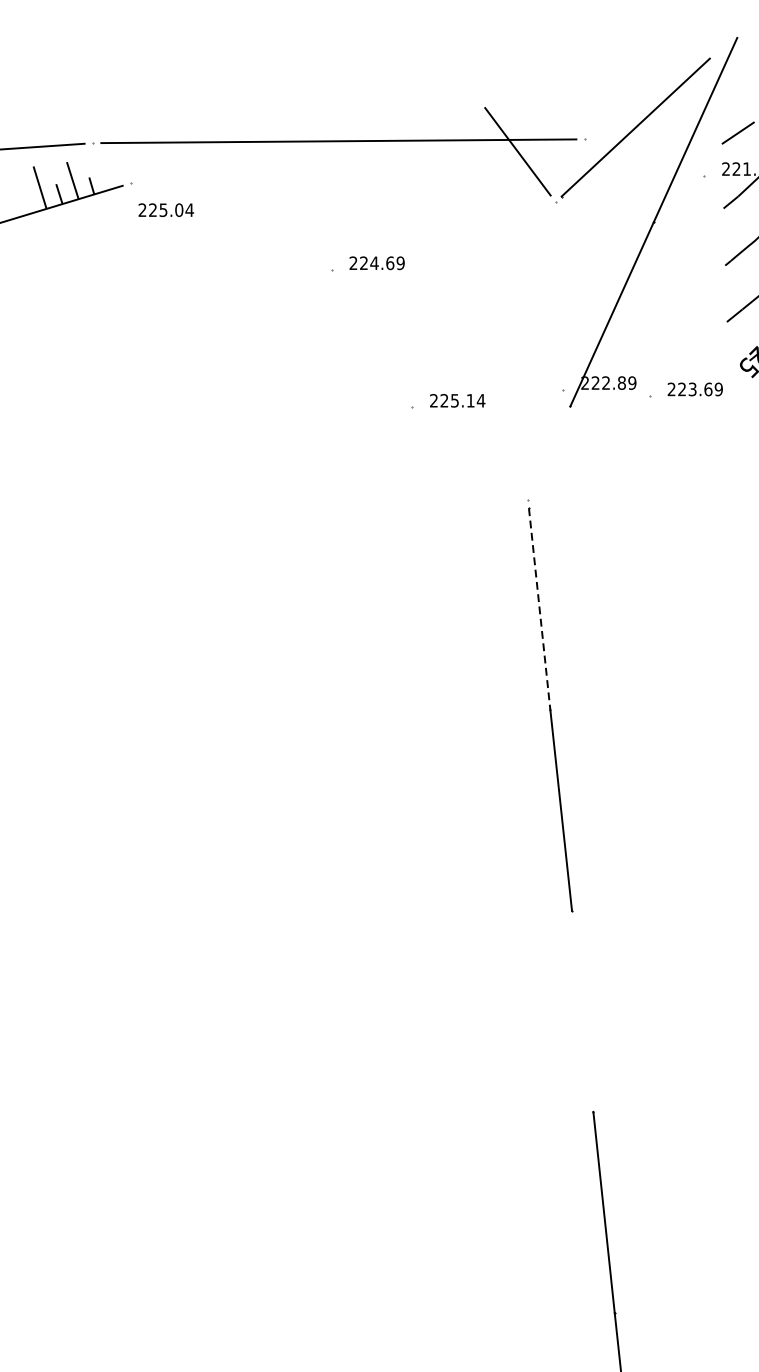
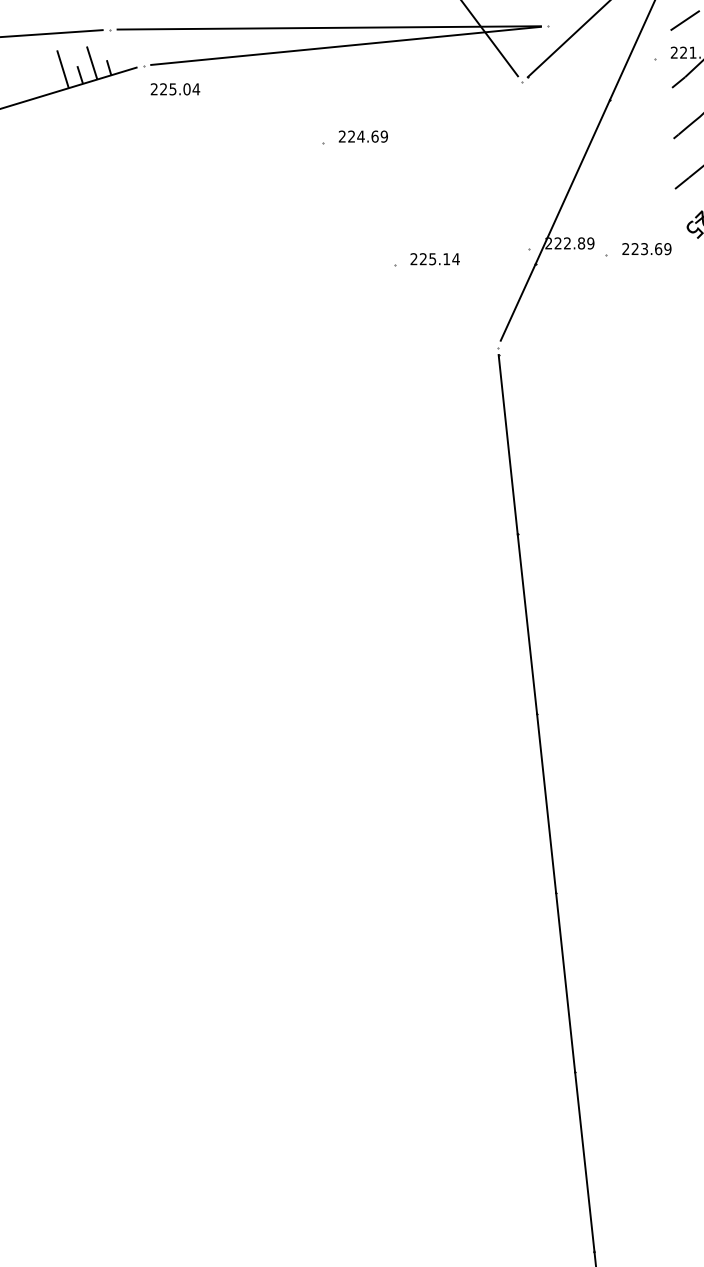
line: (357, 161) -> (345, 45), added
line: (550, 449) -> (517, 302), added
line: (539, 609) -> (508, 445), dashed -> solid
line: (582, 1010) -> (546, 802), added

